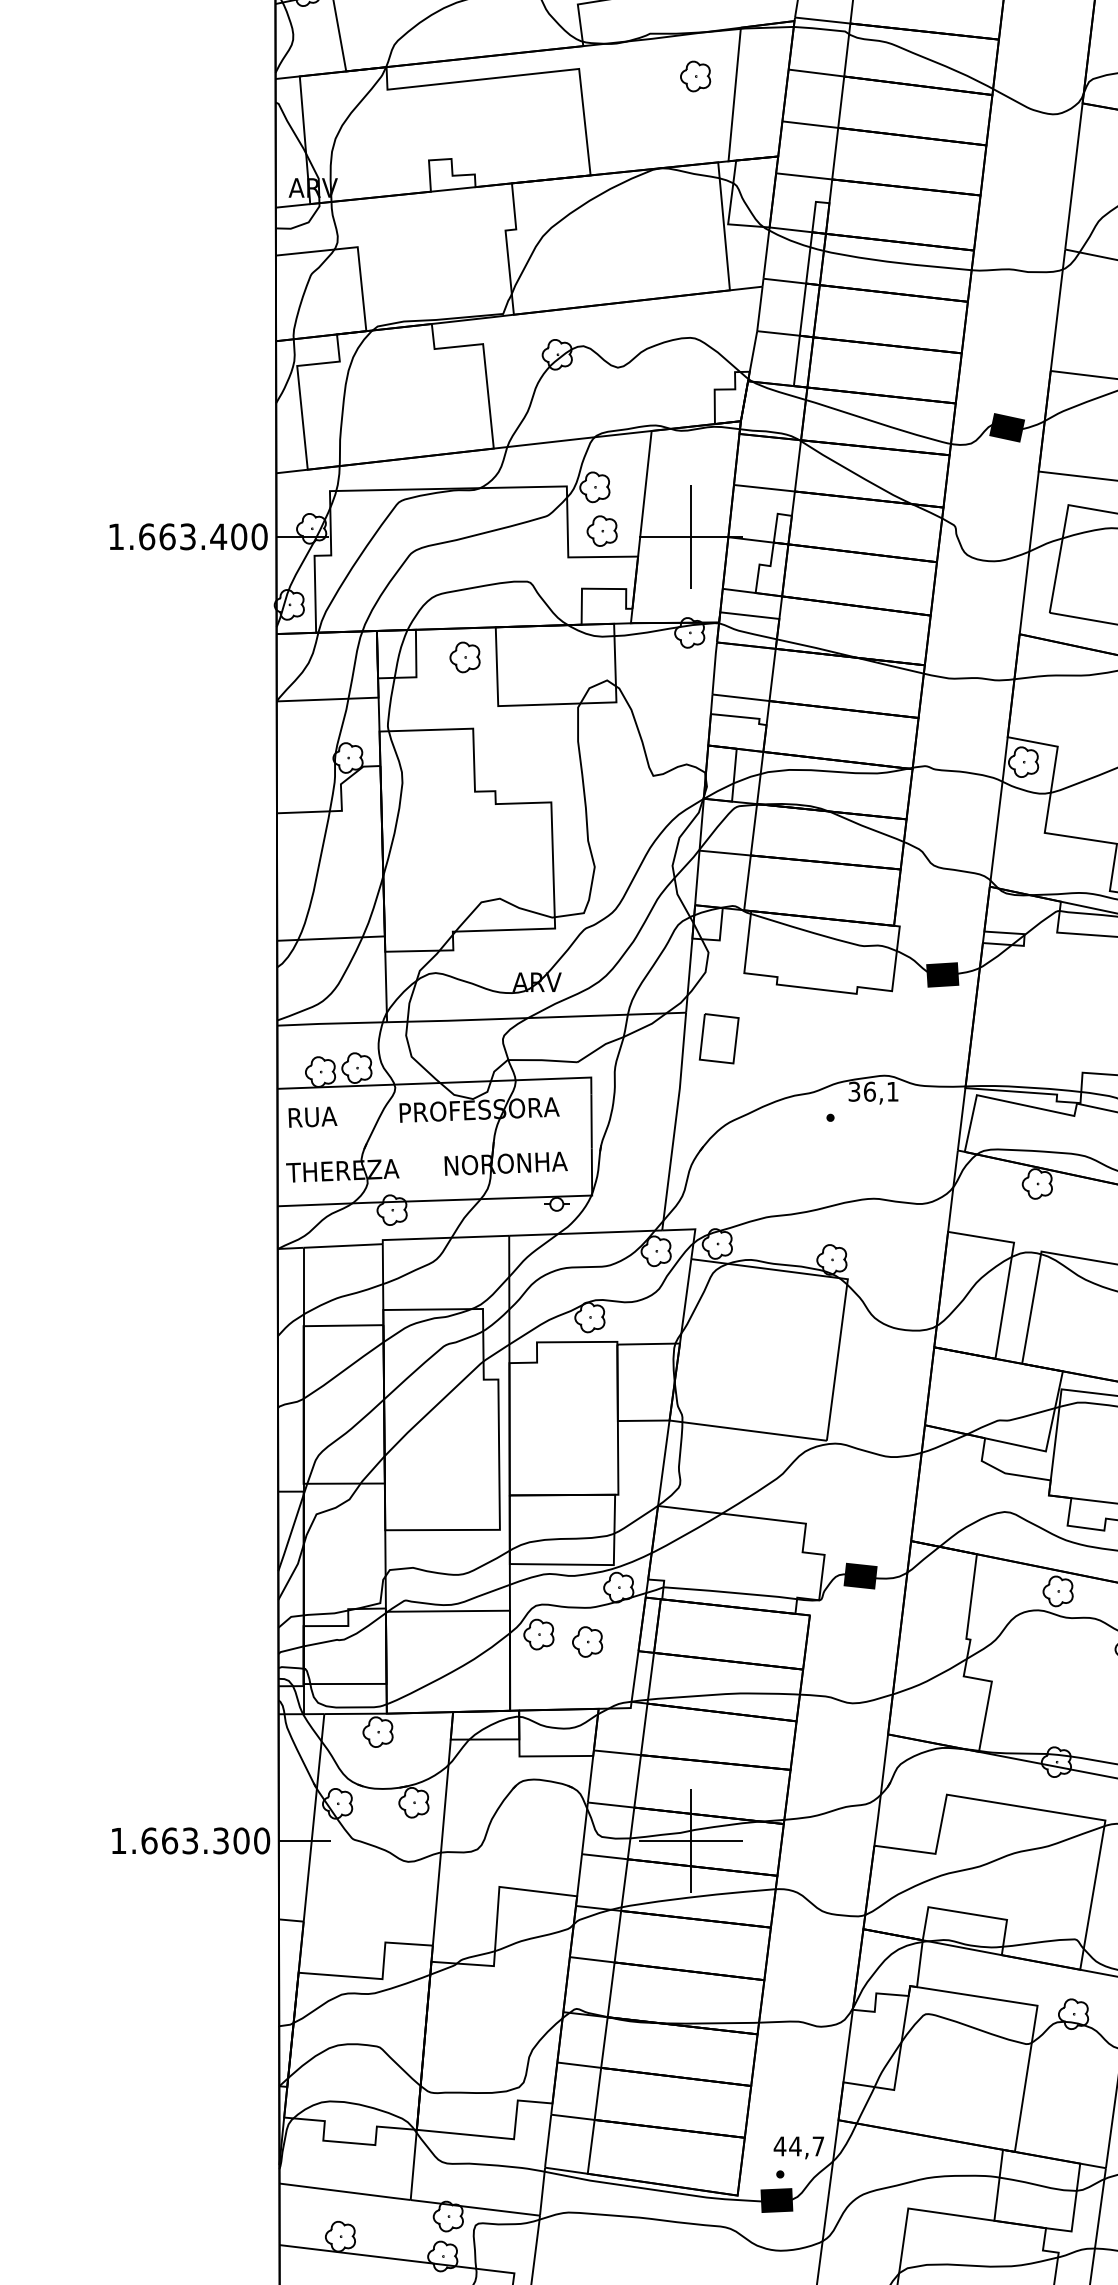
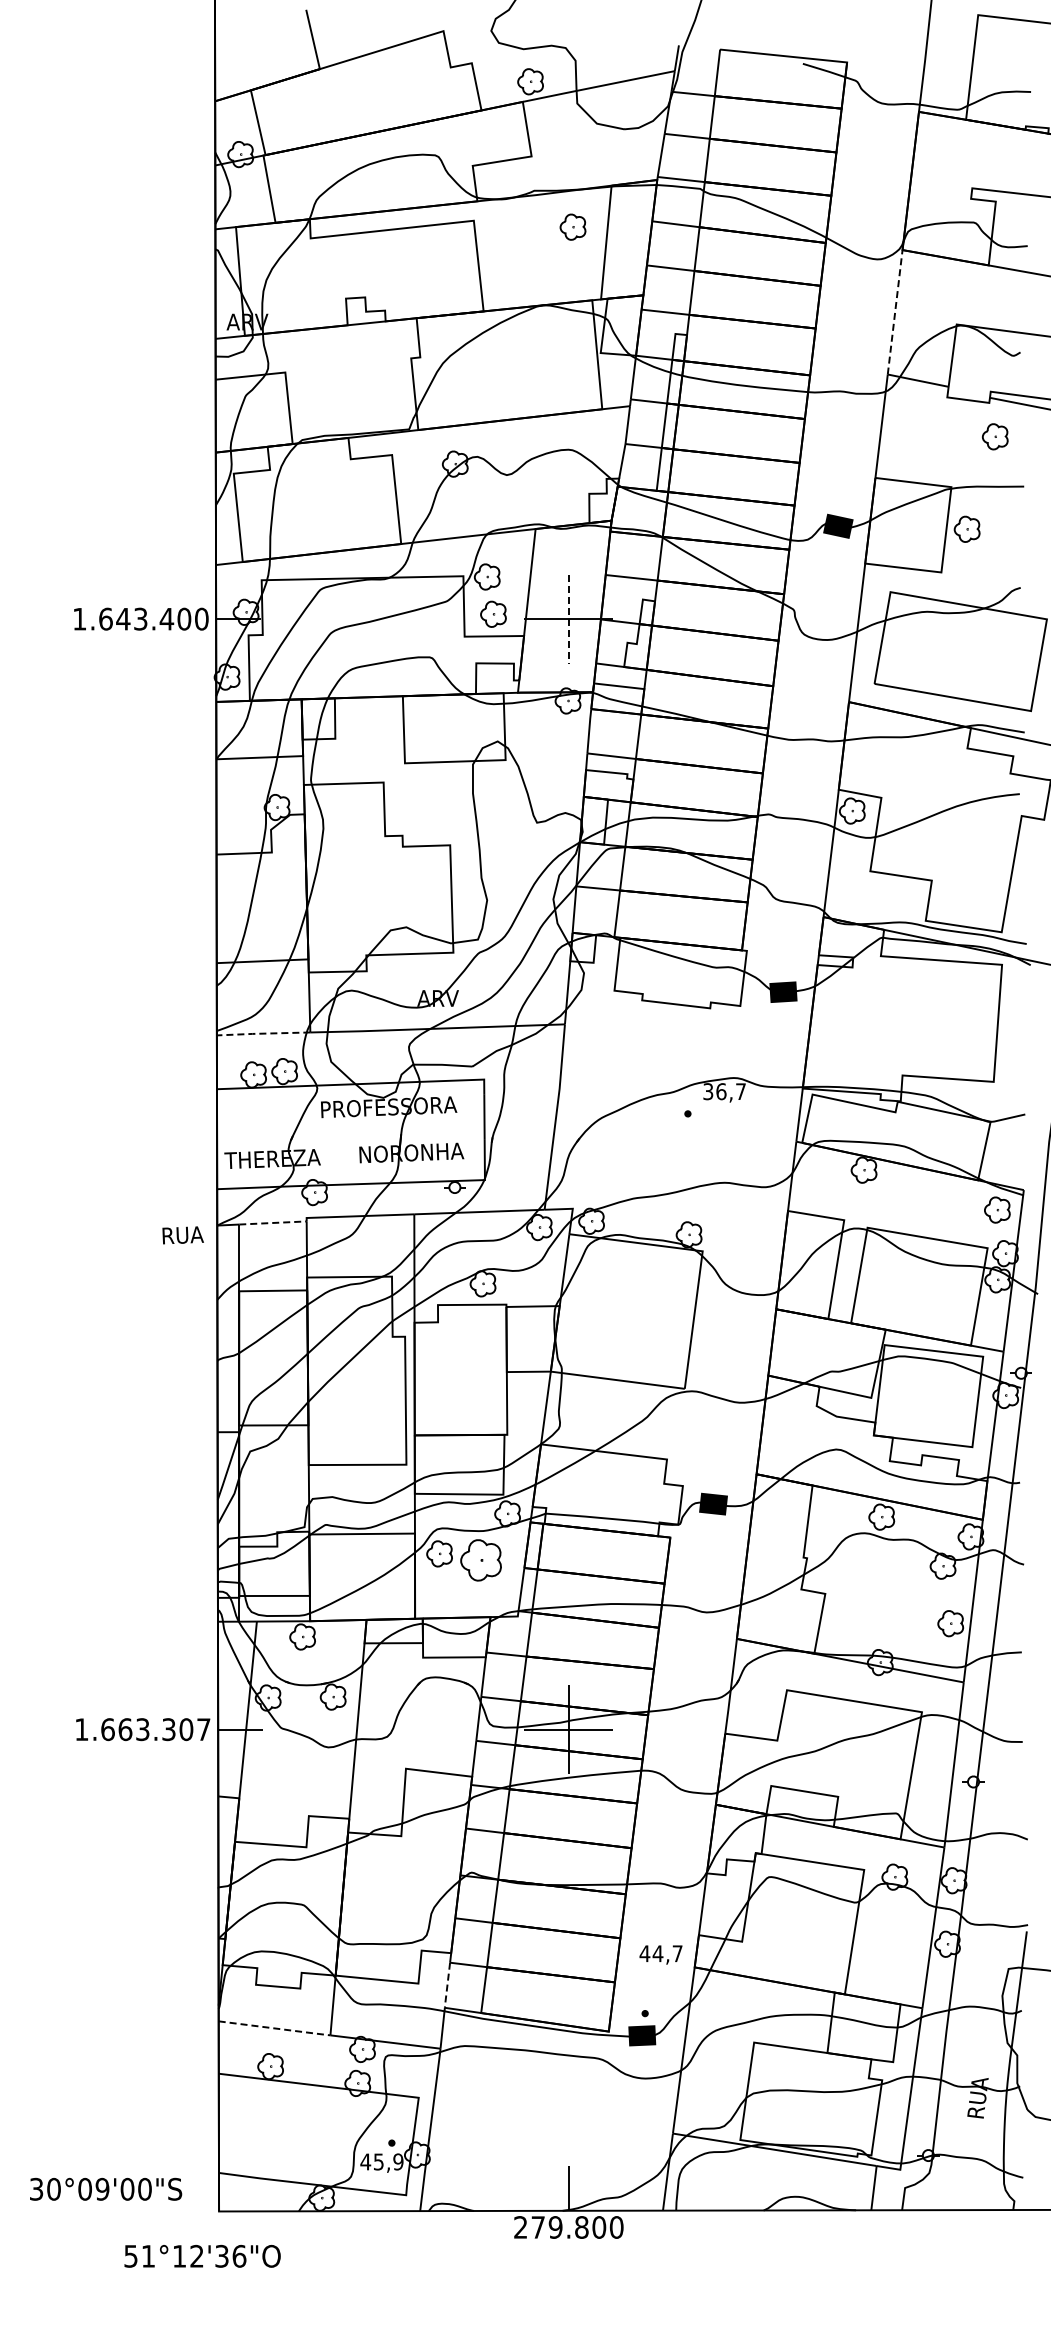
line: (1074, 176) -> (895, 312), solid -> dashed
text: (167, 536) -> (123, 618), 1.663.400 -> 1.643.400
line: (690, 537) -> (568, 619), solid -> dashed
part: (464, 657) -> (376, 721), removed
line: (330, 1023) -> (262, 1033), solid -> dashed
part: (718, 1038) -> (592, 1046), removed
text: (892, 1091) -> (740, 1091), 36,1 -> 36,7
text: (312, 1117) -> (182, 1235), moved
line: (342, 1245) -> (272, 1222), solid -> dashed
part: (586, 1641) -> (480, 1559), size x1.6
text: (261, 1840) -> (203, 1729), 1.663.300 -> 1.663.307
line: (548, 2142) -> (447, 1986), solid -> dashed
text: (798, 2147) -> (660, 1954), moved
line: (346, 2191) -> (275, 2028), solid -> dashed

